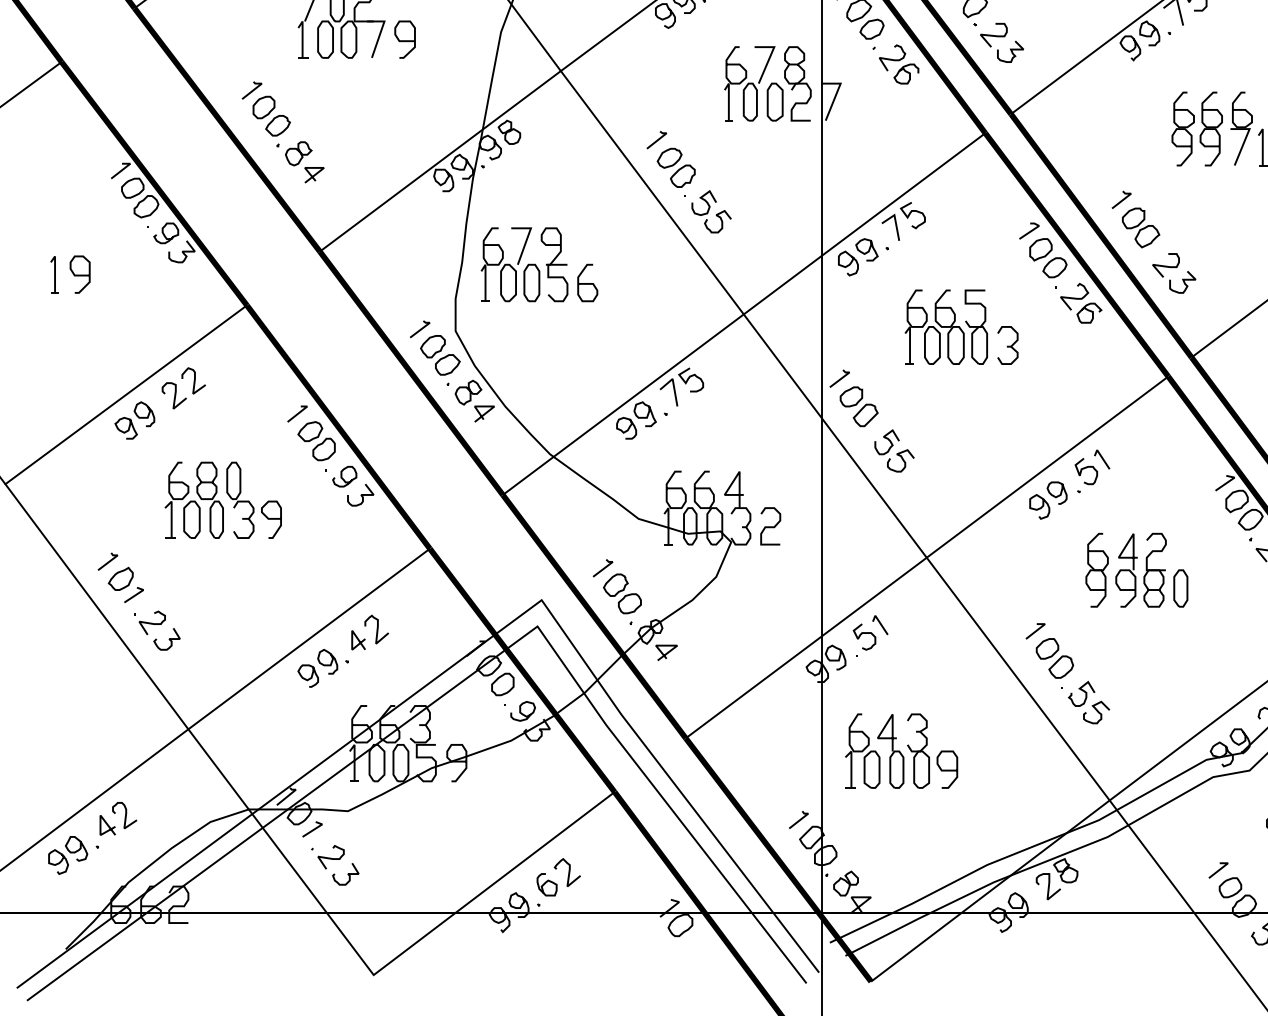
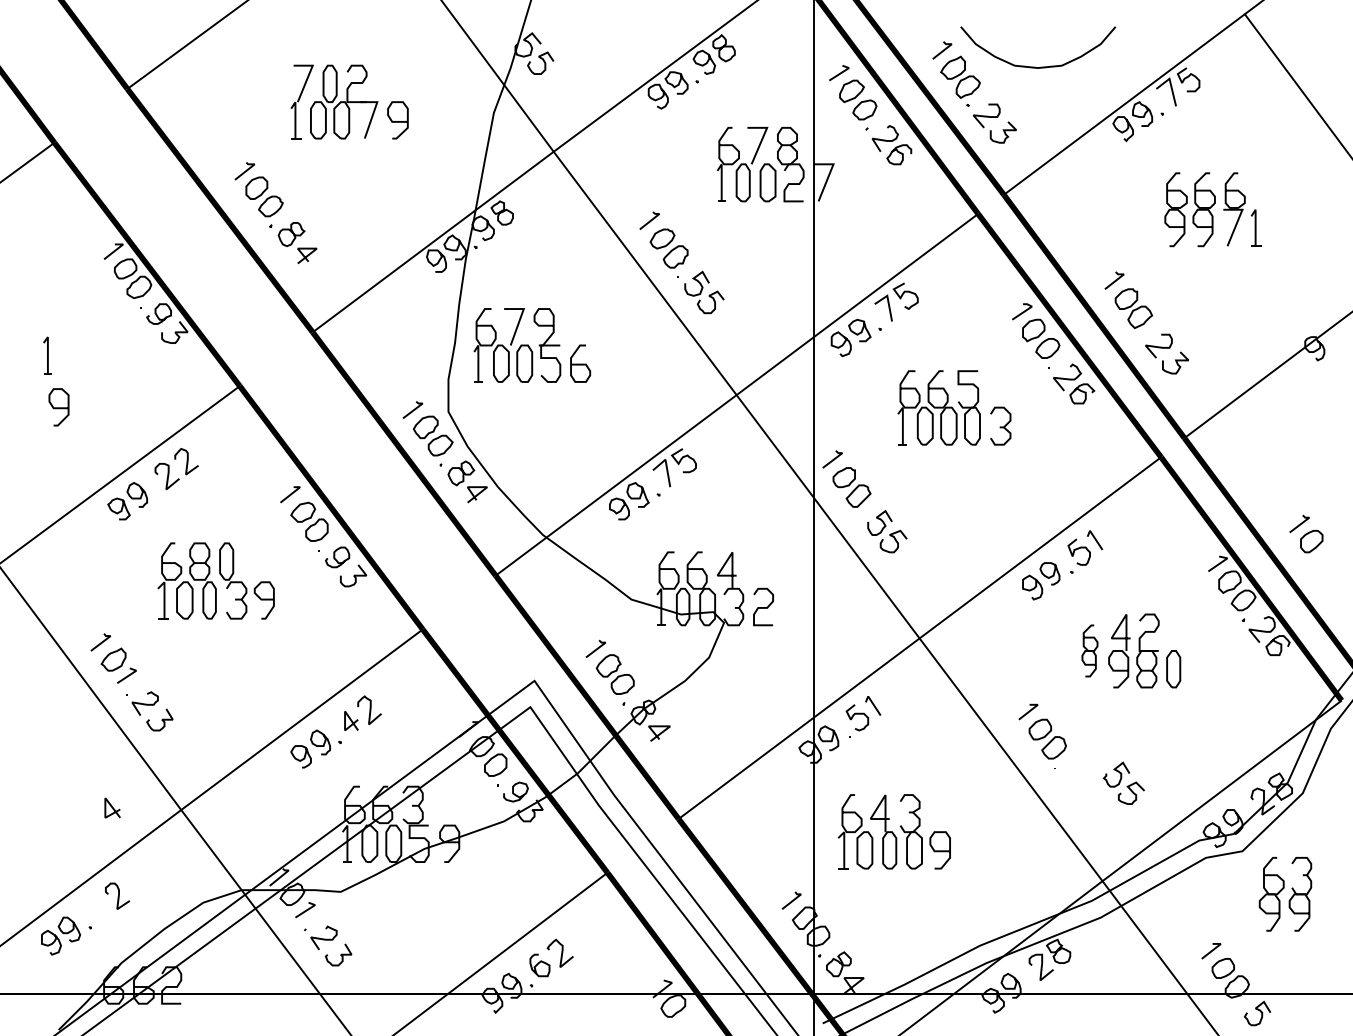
curve: (79, 274) -> (58, 407), moved
part: (1096, 569) -> (1089, 650), size x0.7
part: (1088, 701) -> (1123, 782), moved
line: (107, 824) -> (112, 807), moved

